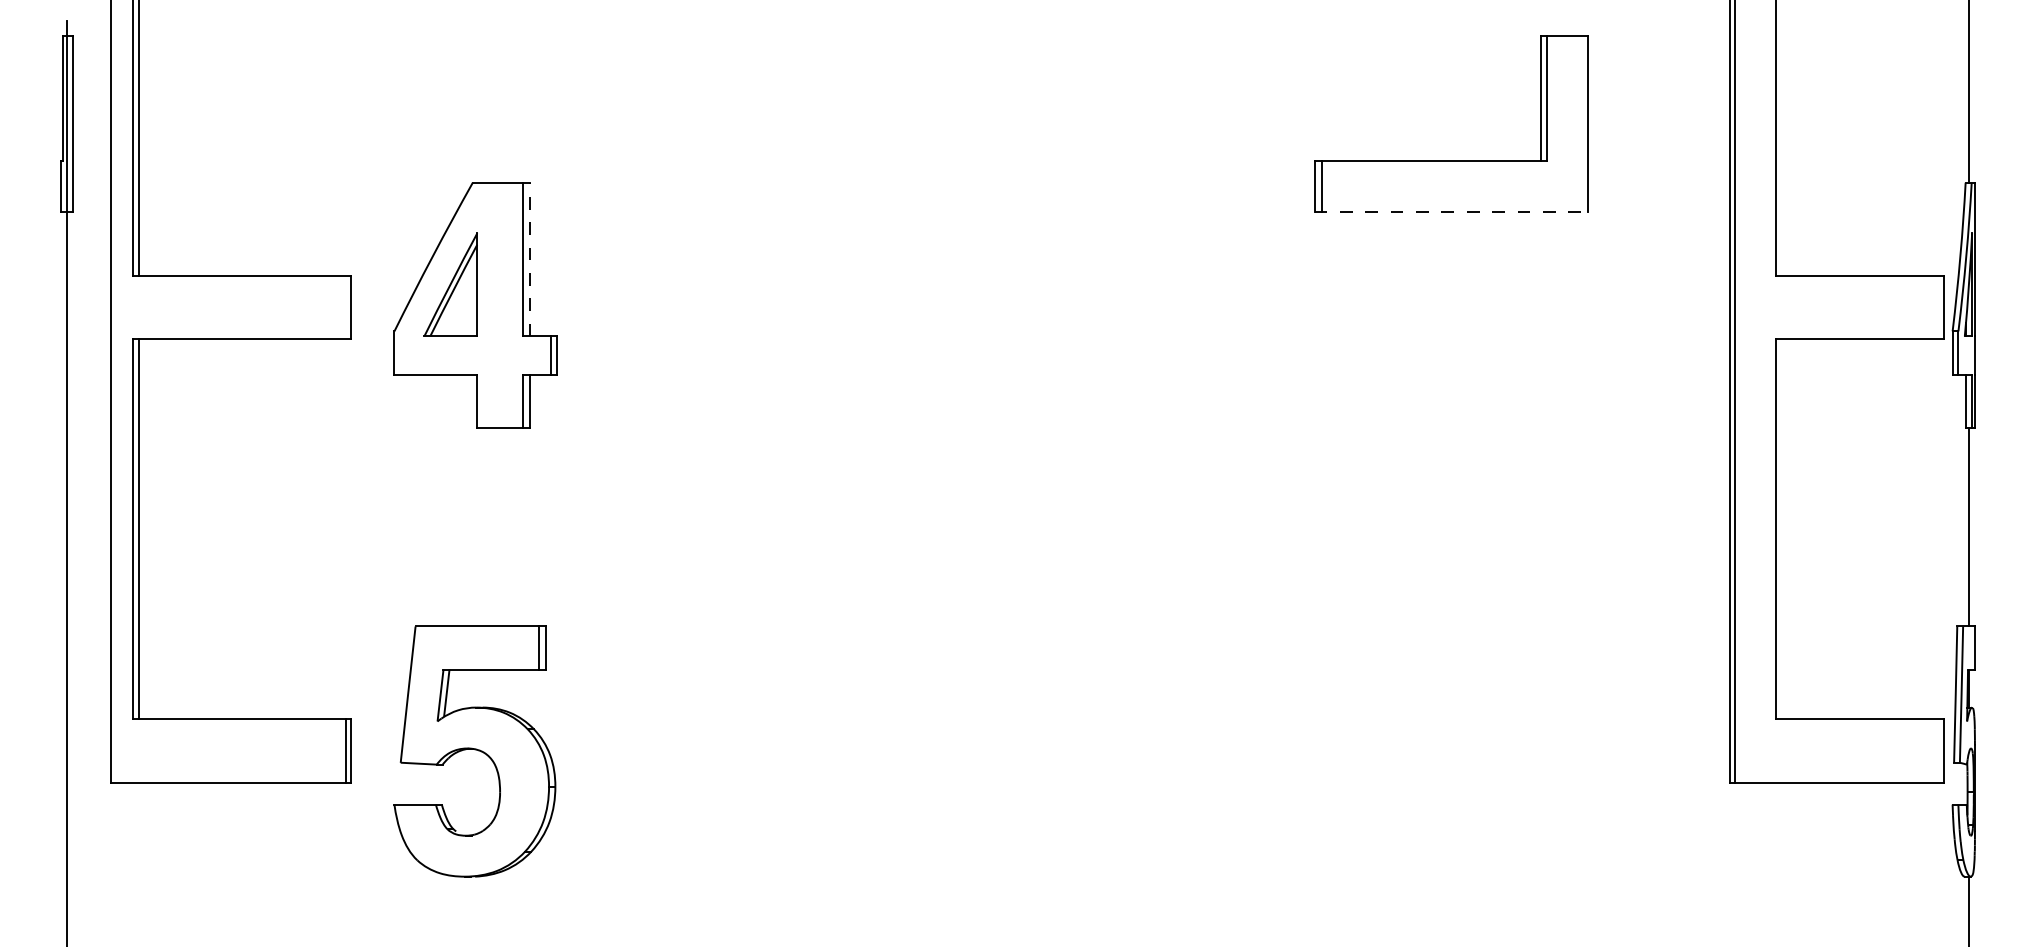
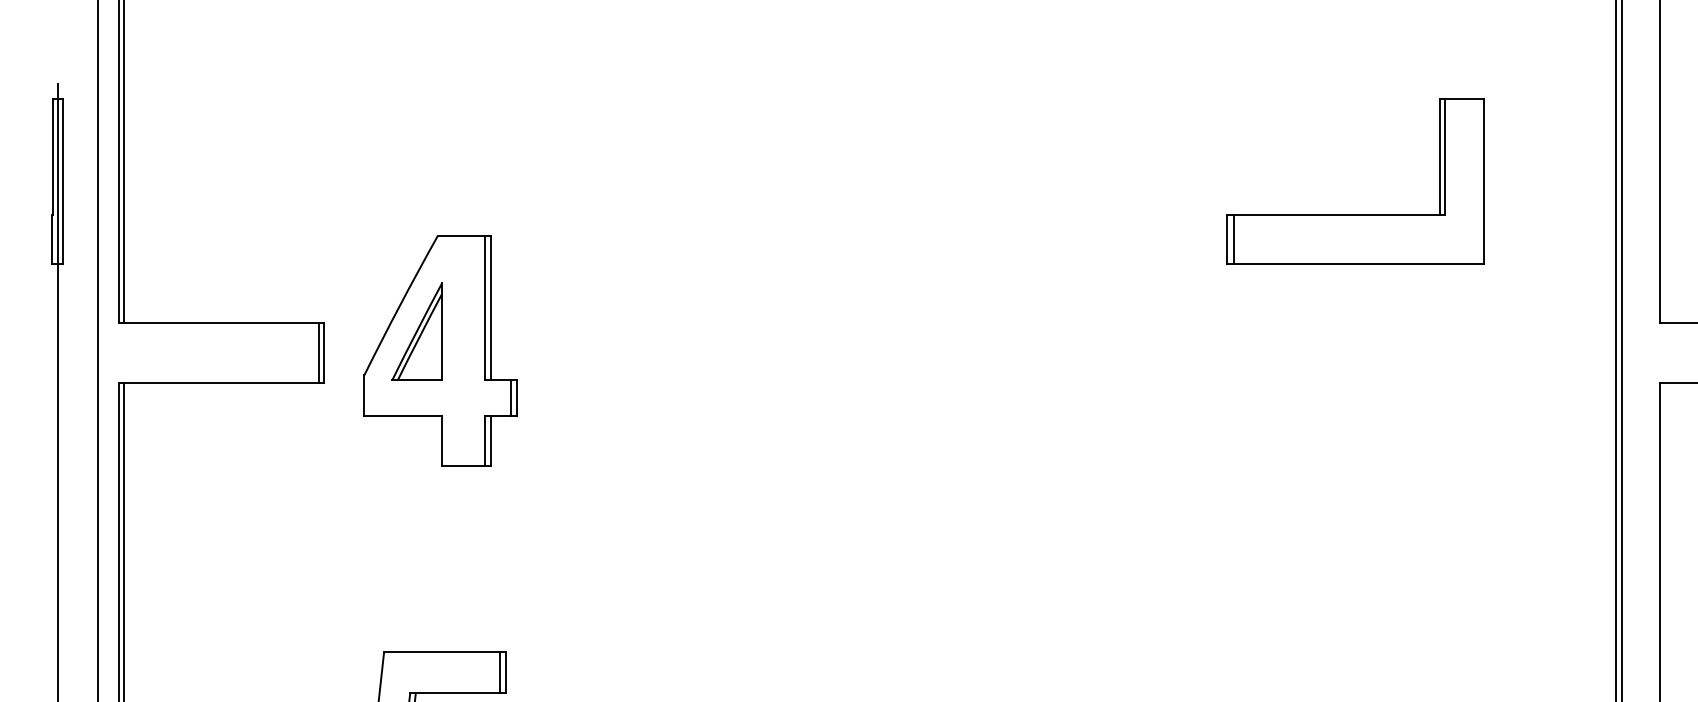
line: (1451, 212) -> (1355, 263), dashed -> solid
line: (529, 259) -> (490, 308), dashed -> solid
line: (345, 307) -> (318, 353), added

